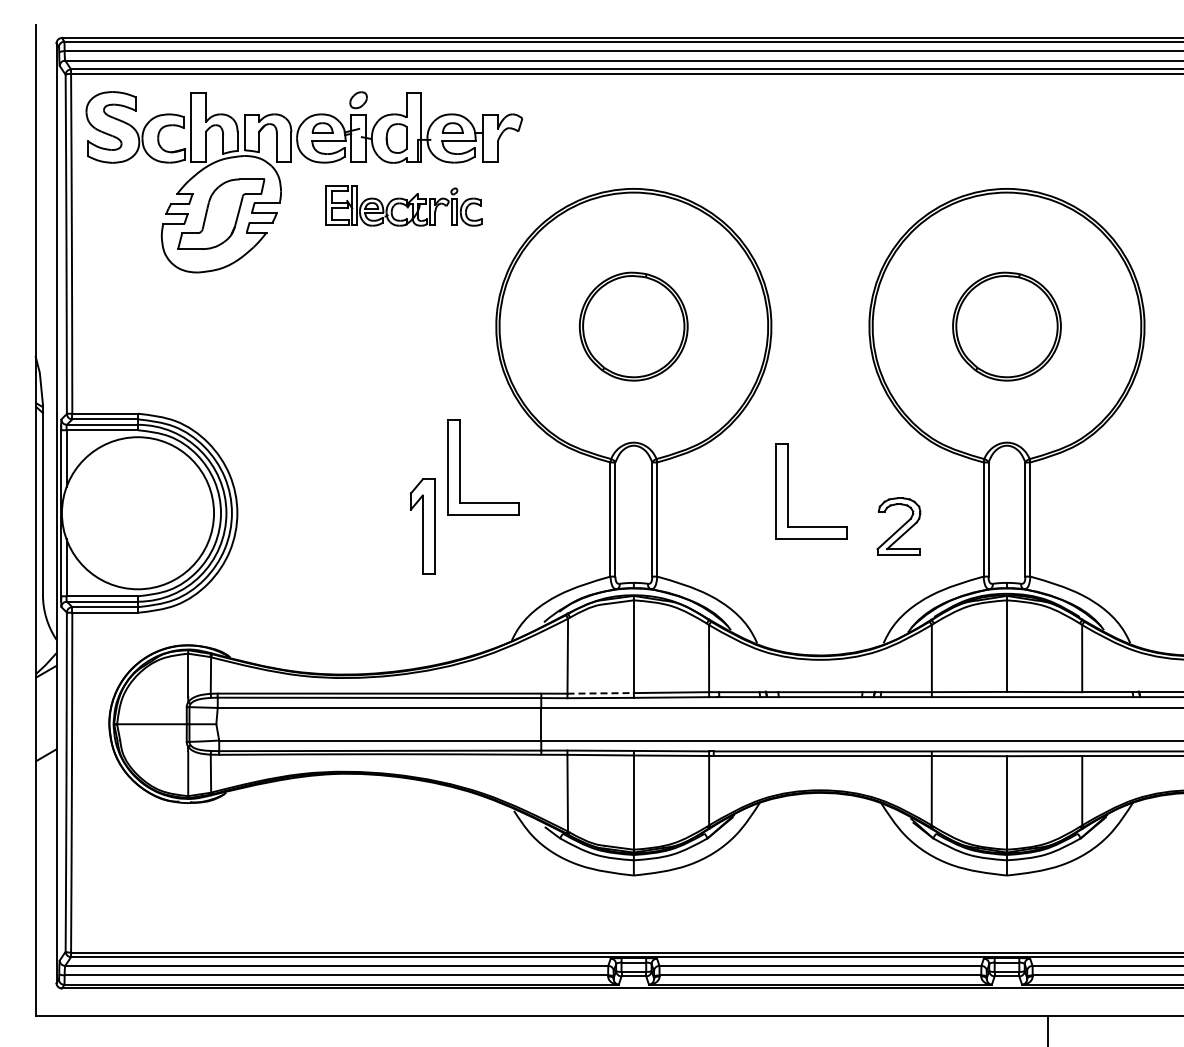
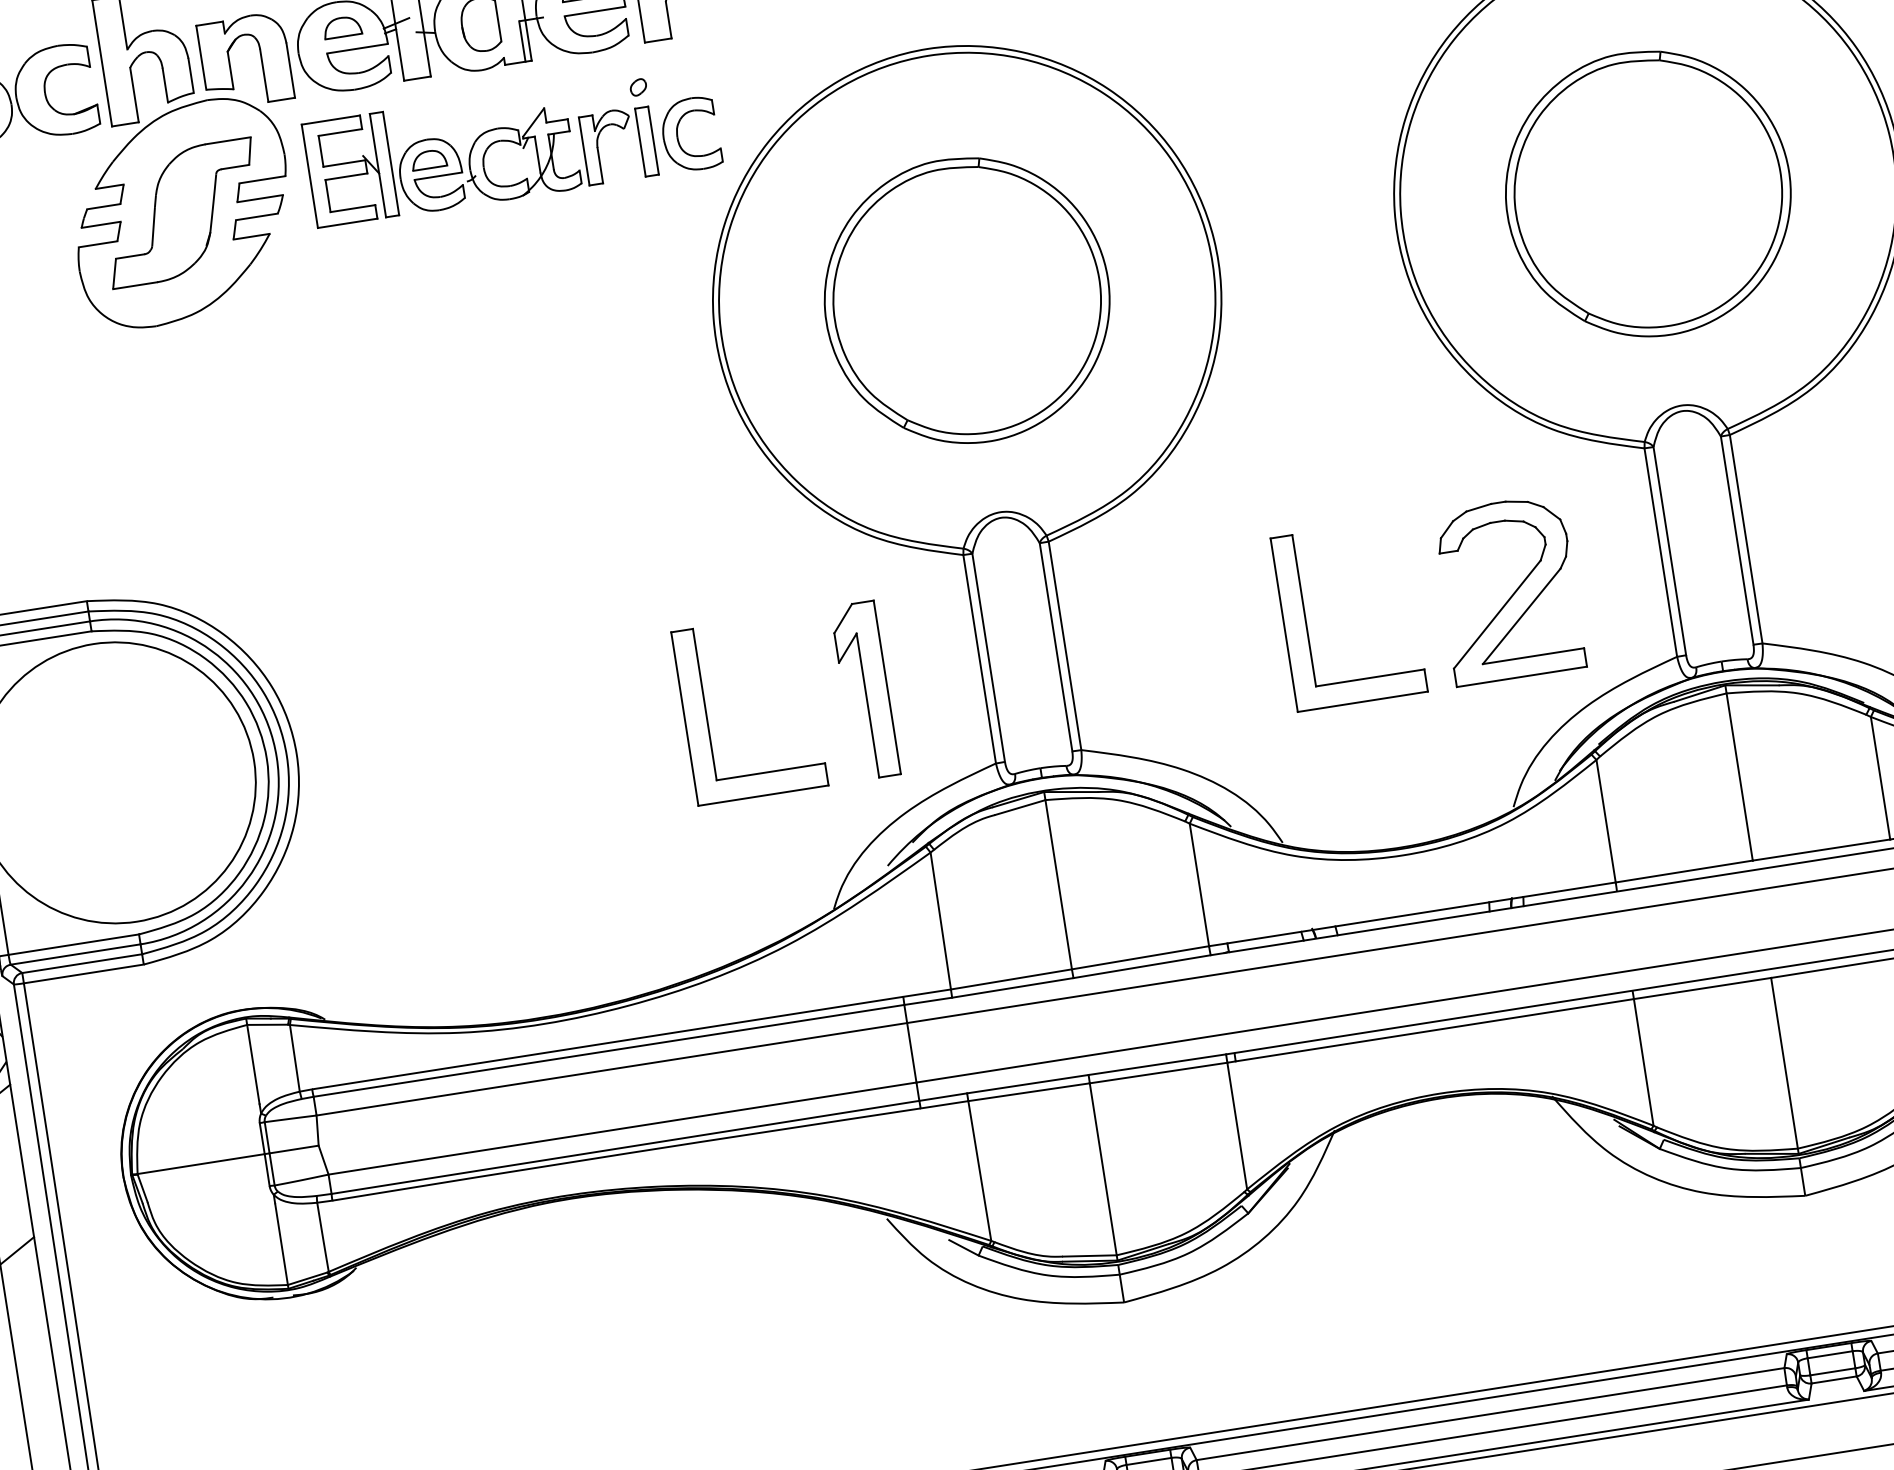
part: (403, 205) -> (512, 145), size x1.43
part: (633, 326) -> (966, 300), size x1.43
part: (1006, 326) -> (1647, 193), size x1.43
part: (460, 467) -> (707, 714), moved
part: (788, 491) -> (1306, 621), moved
part: (422, 526) -> (864, 690), moved
part: (898, 526) -> (1507, 589), size x1.67
line: (601, 693) -> (1012, 979), dashed -> solid

